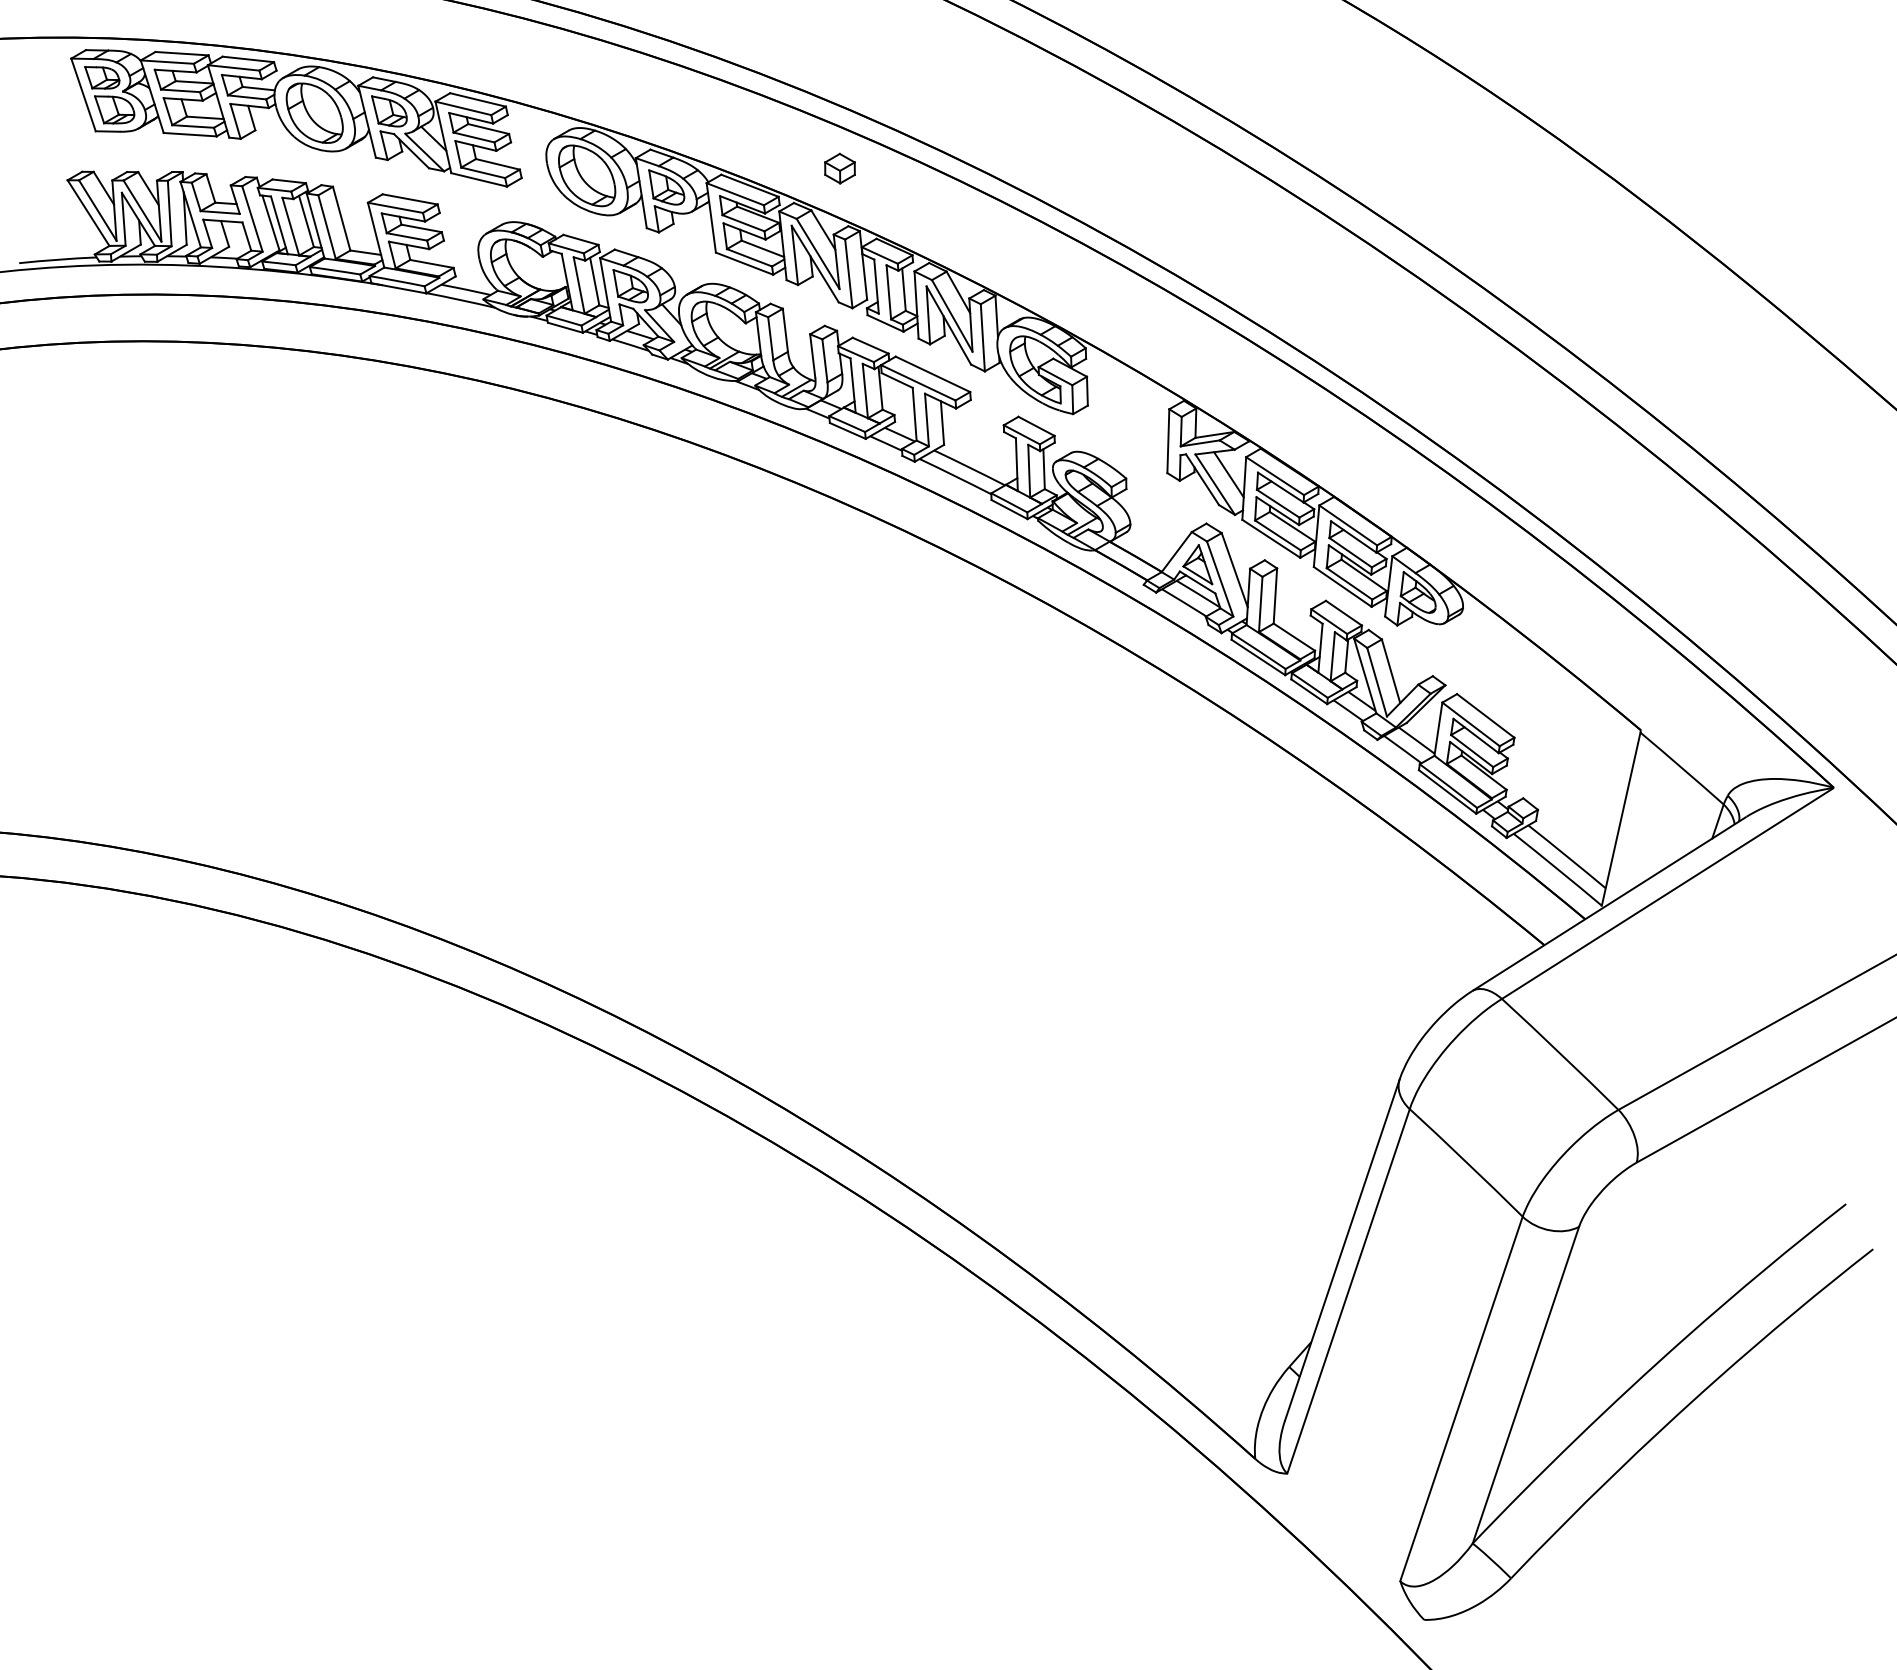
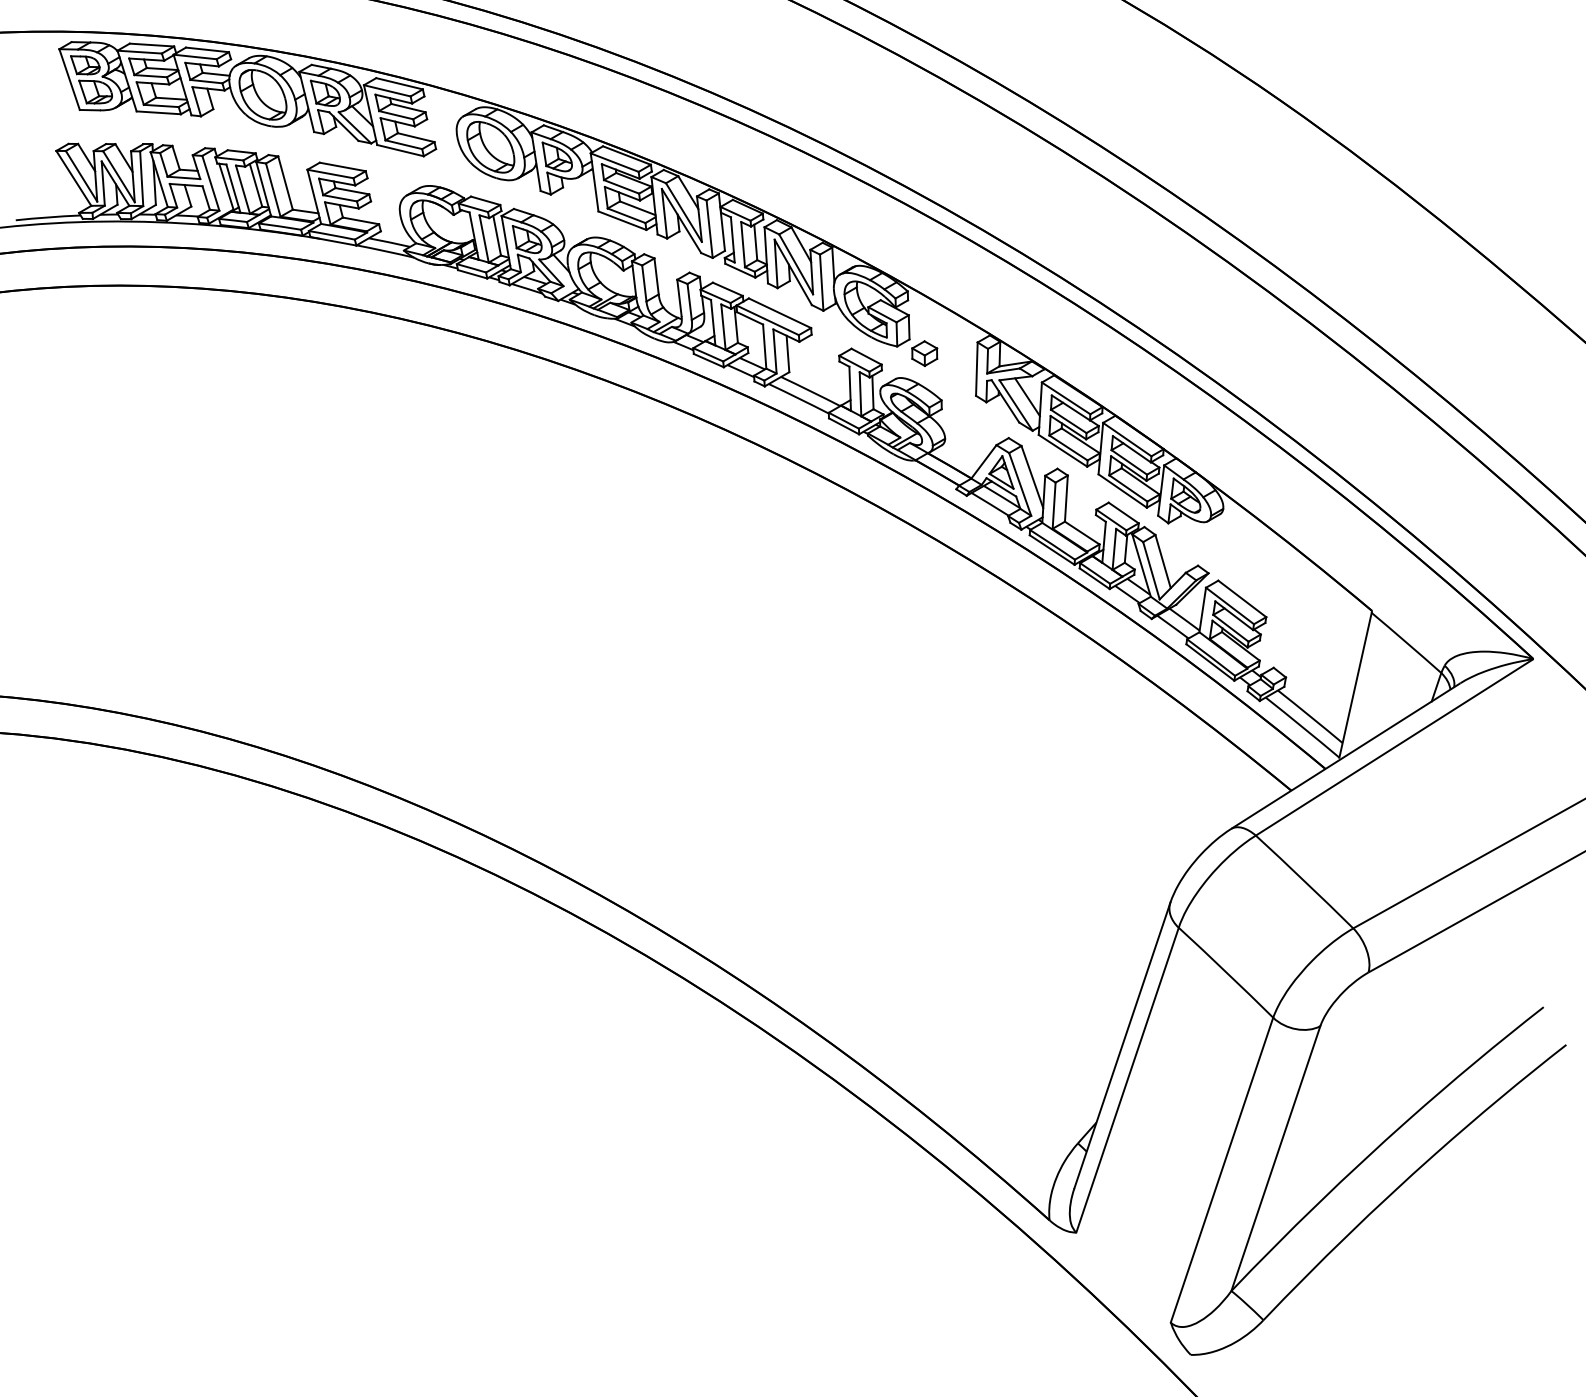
part: (839, 168) -> (924, 353), moved

